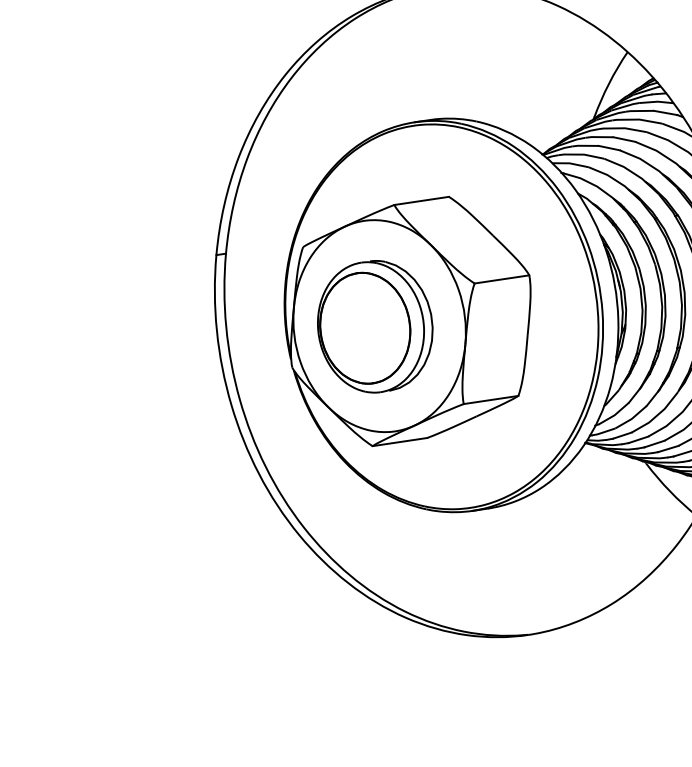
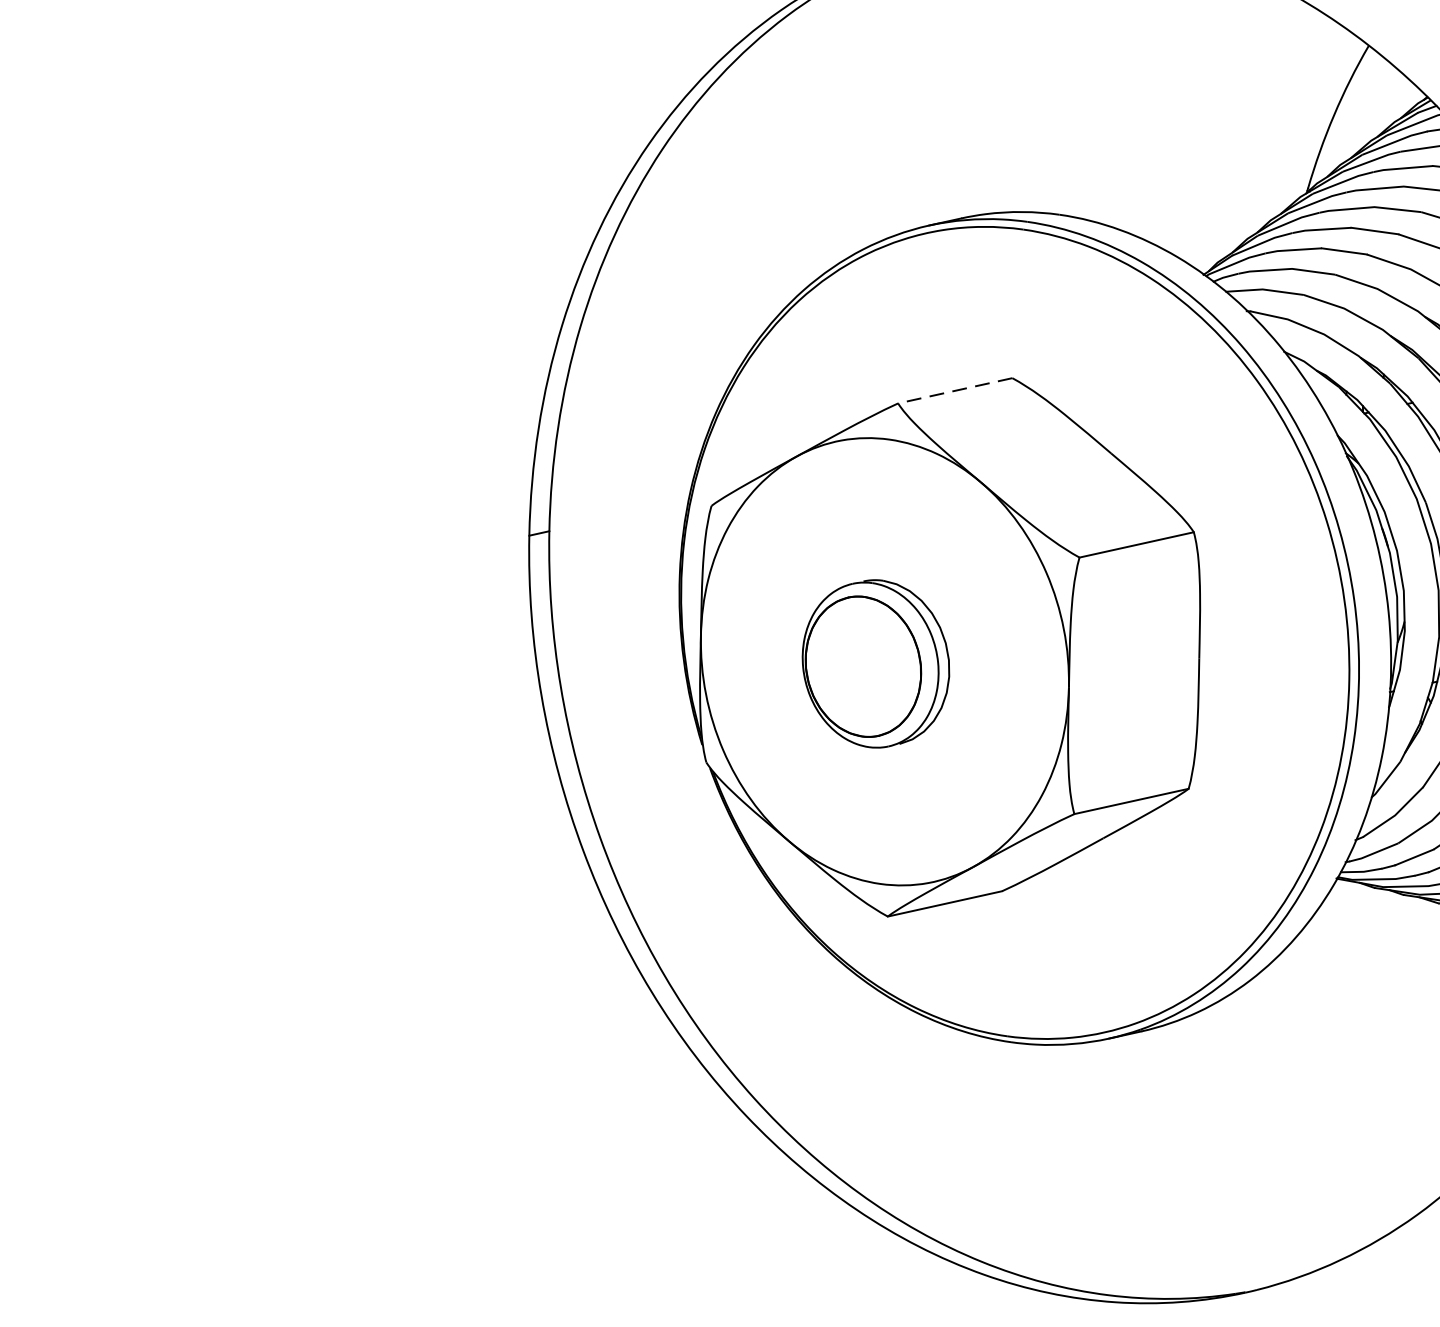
line: (421, 200) -> (954, 389), solid -> dashed
part: (375, 326) -> (876, 663), size x0.6

